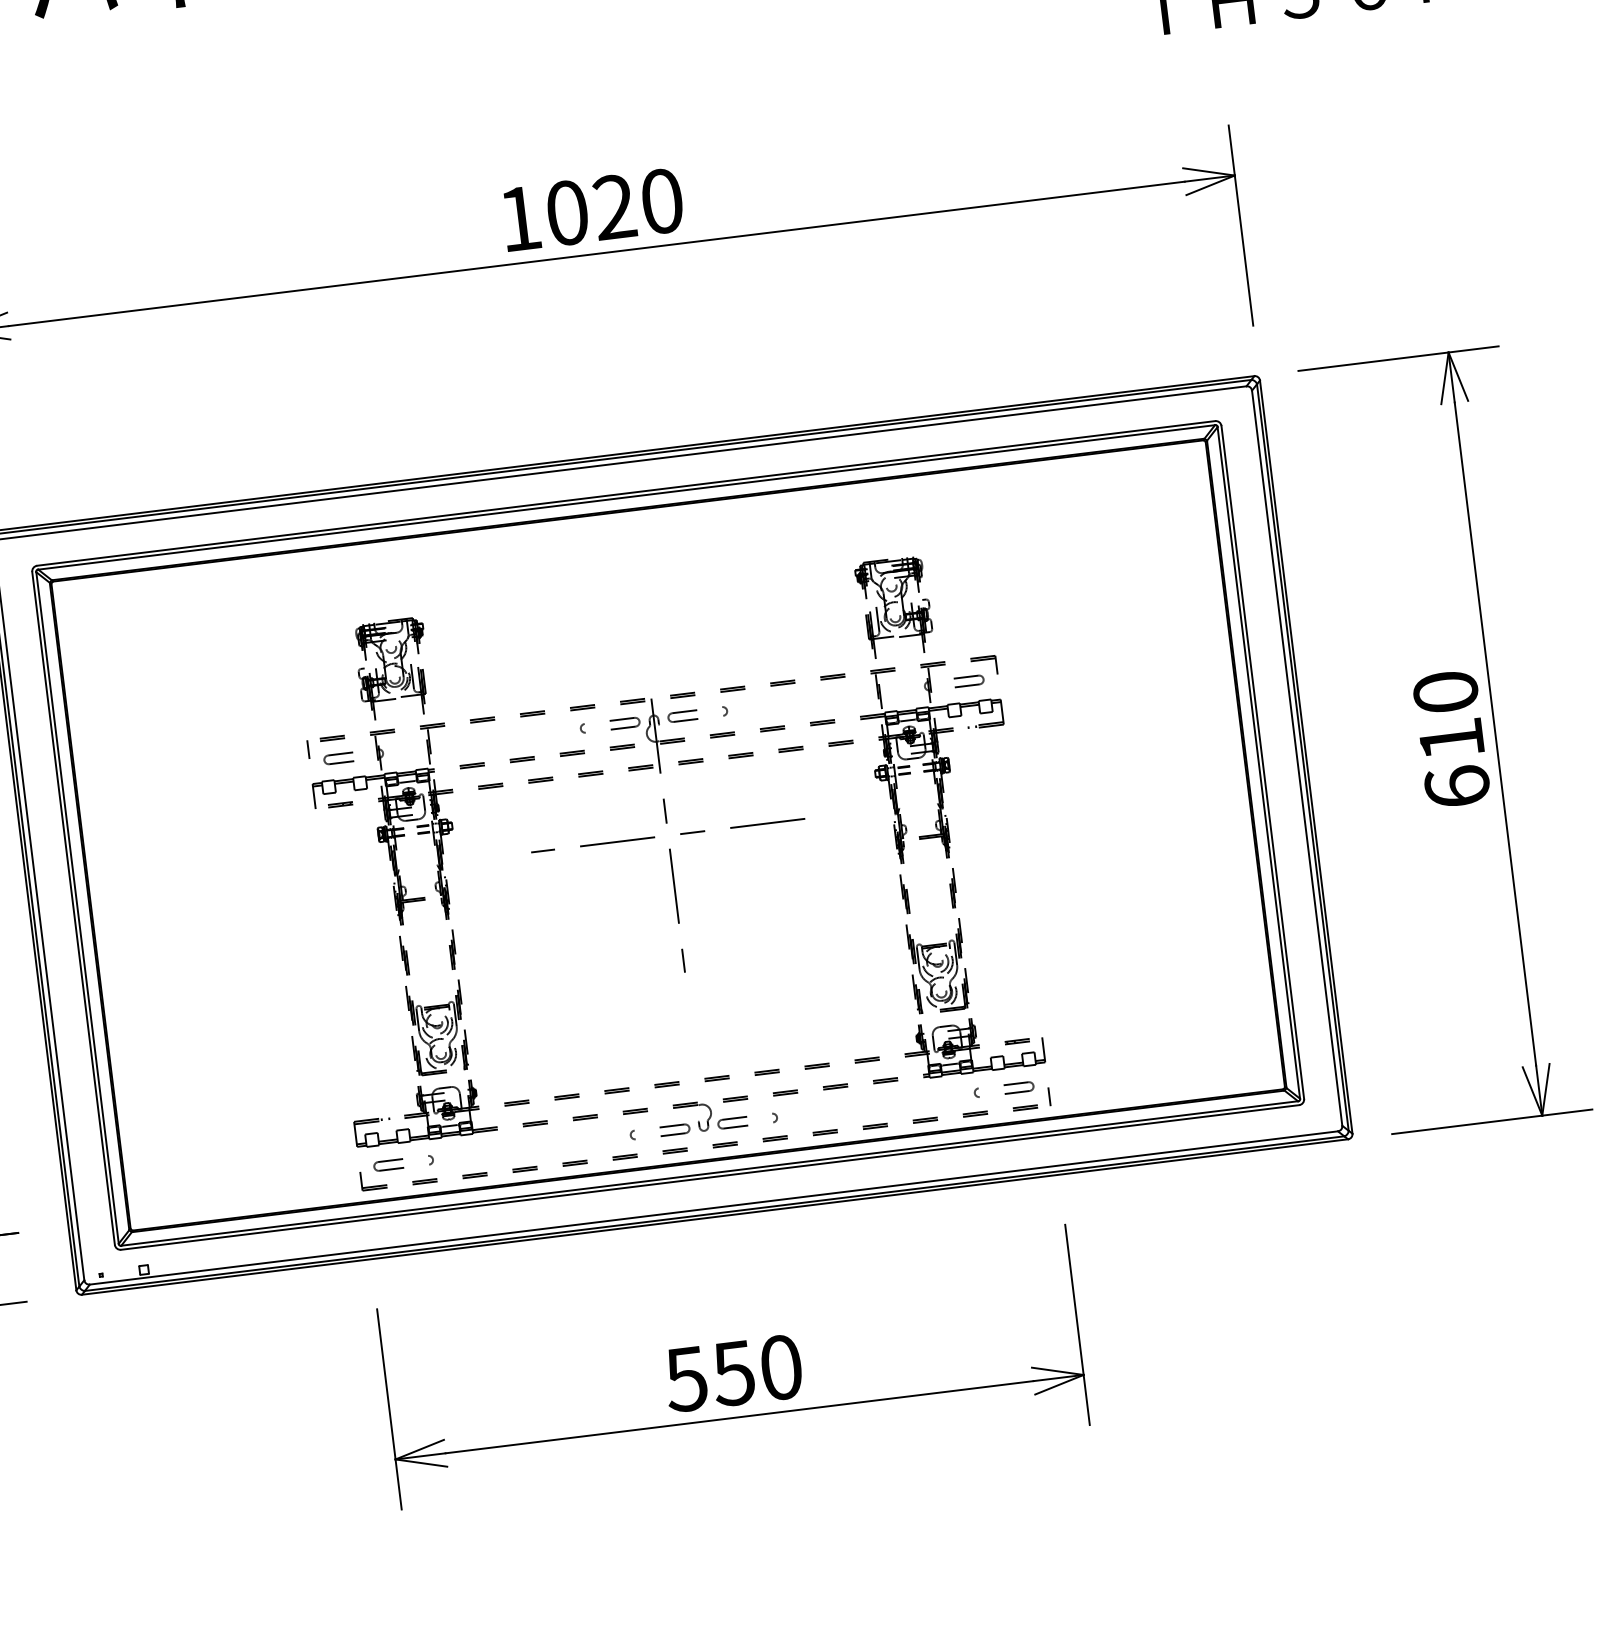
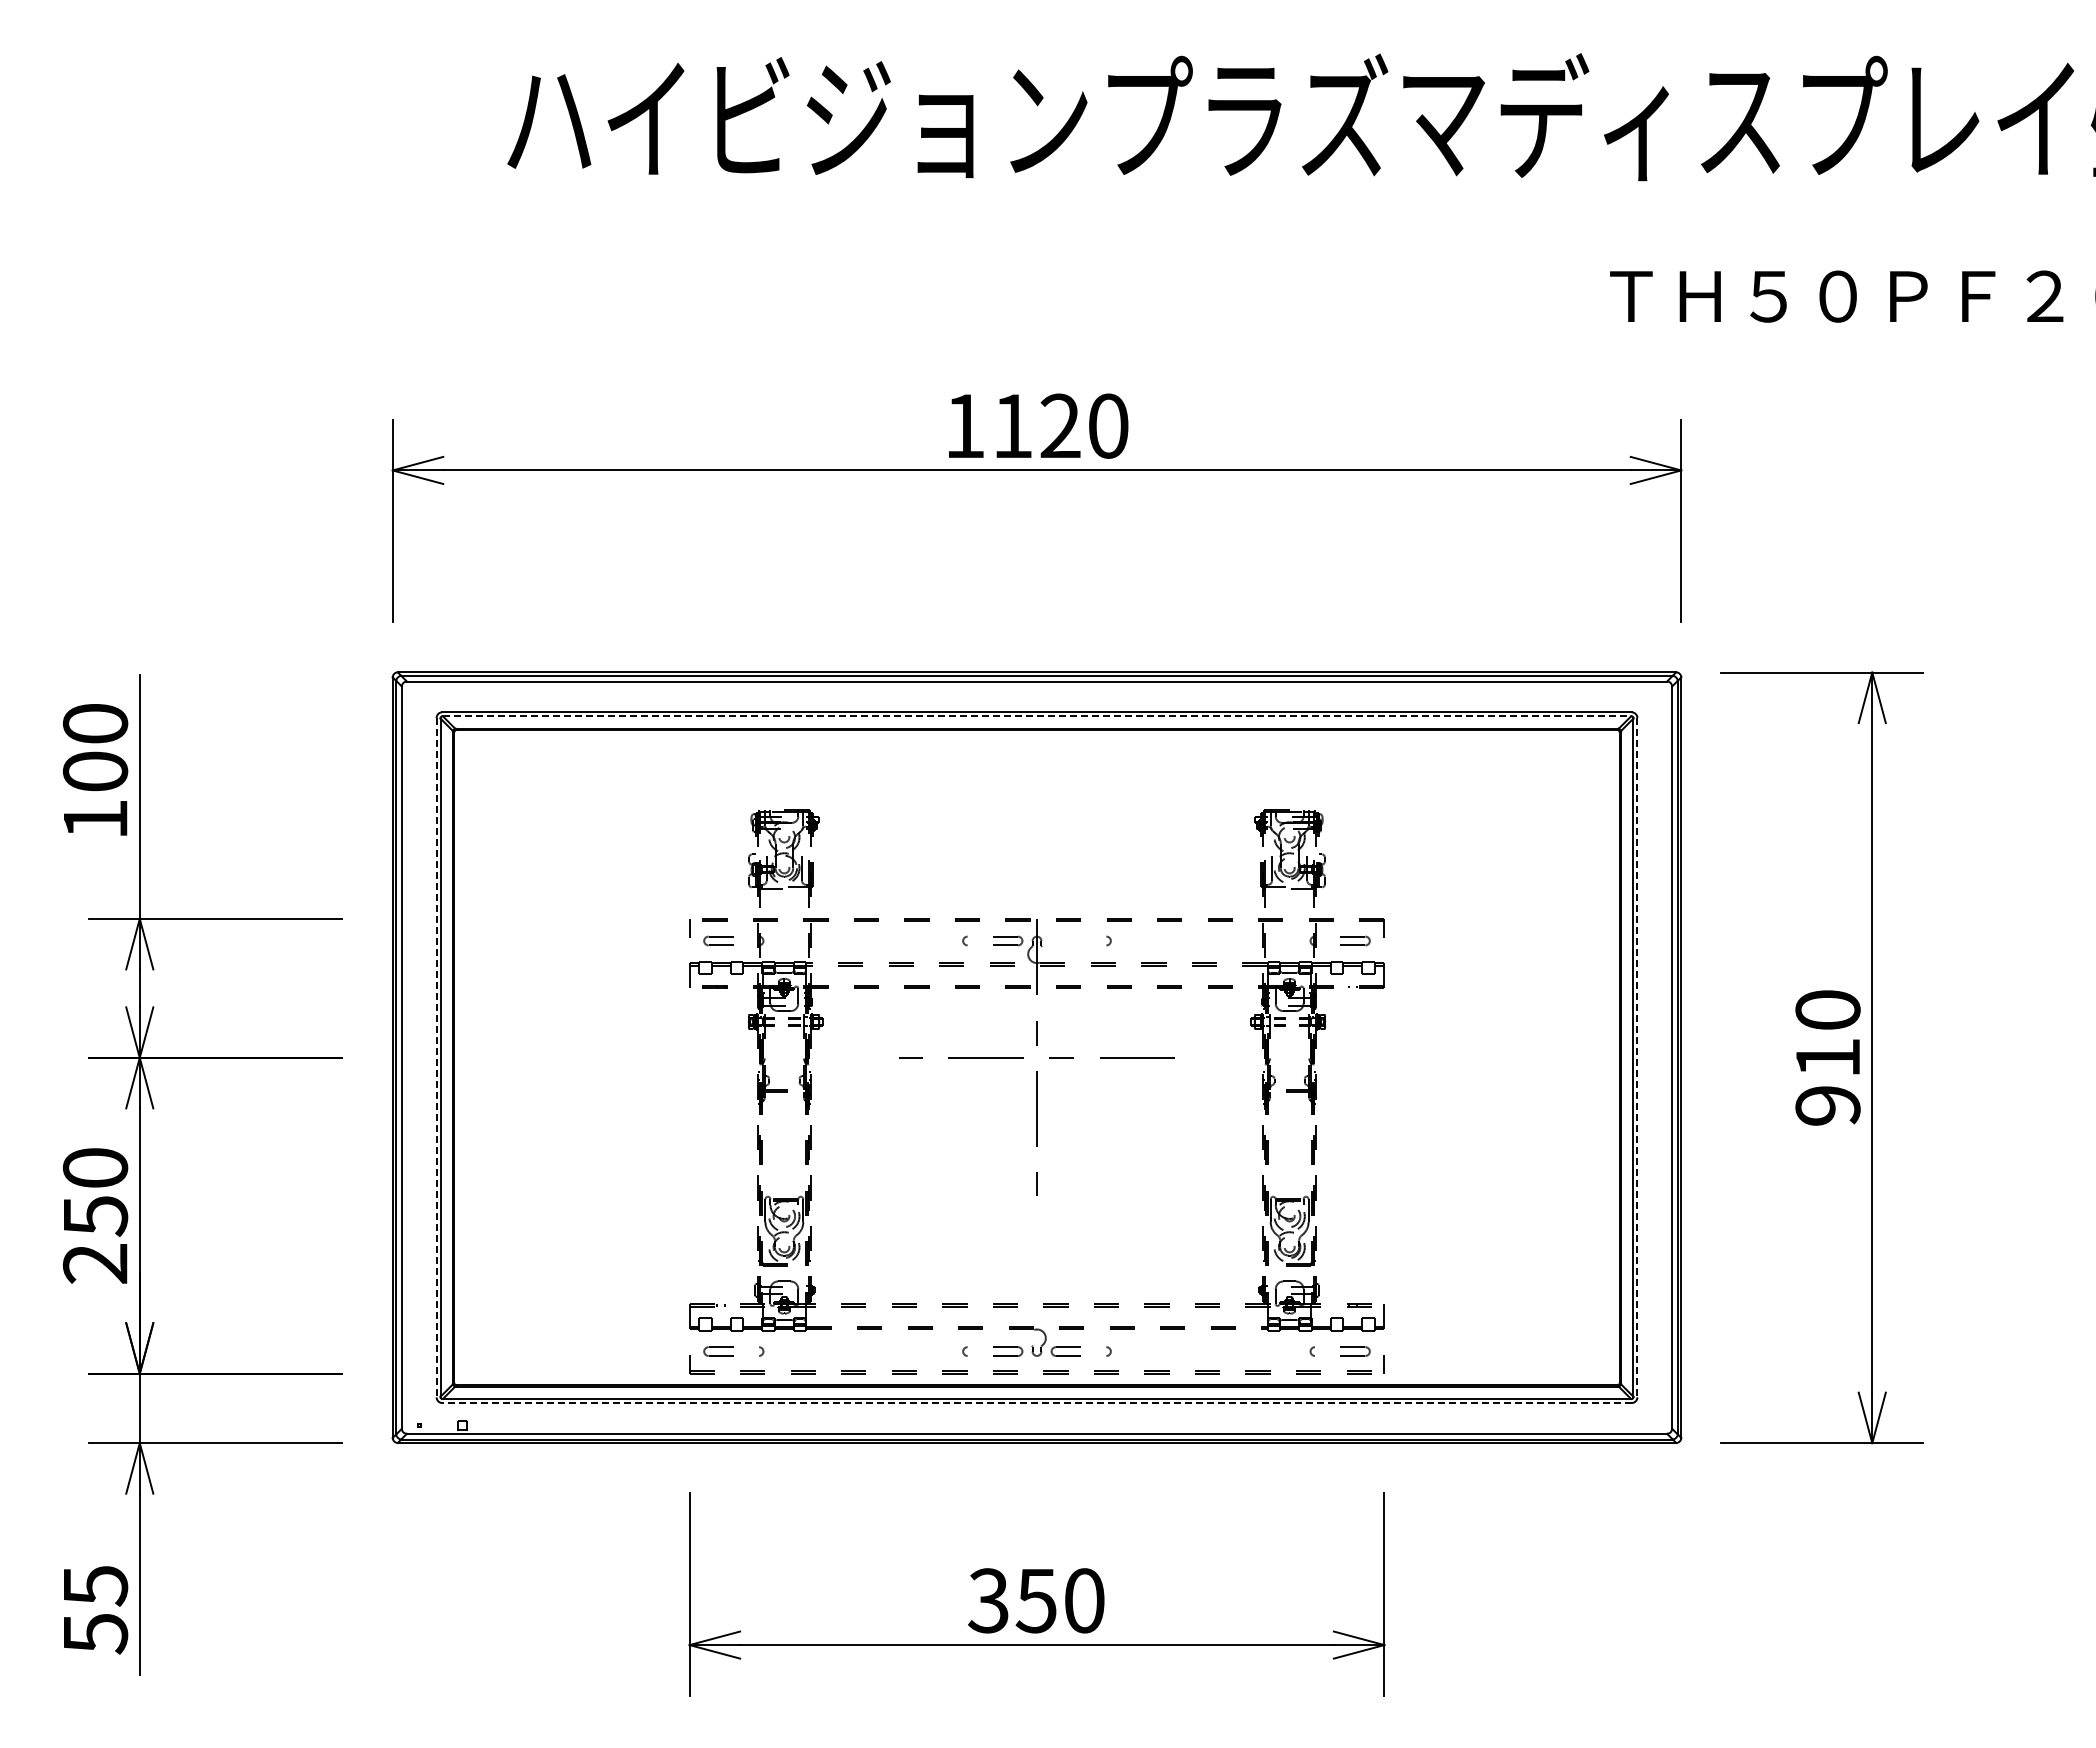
text: (567, 212) -> (1012, 425), 1020 -> 1120
line: (627, 497) -> (1037, 716), solid -> dashed
part: (682, 715) -> (1065, 940), removed
line: (1262, 762) -> (1637, 1057), solid -> dashed
text: (1456, 786) -> (1827, 1105), 610 -> 910
line: (73, 908) -> (436, 1057), solid -> dashed
line: (710, 1177) -> (1037, 1403), solid -> dashed
text: (685, 1379) -> (987, 1600), 550 -> 350

